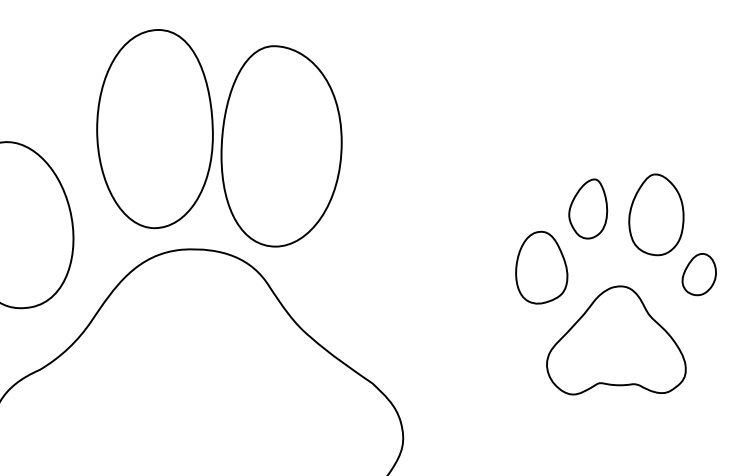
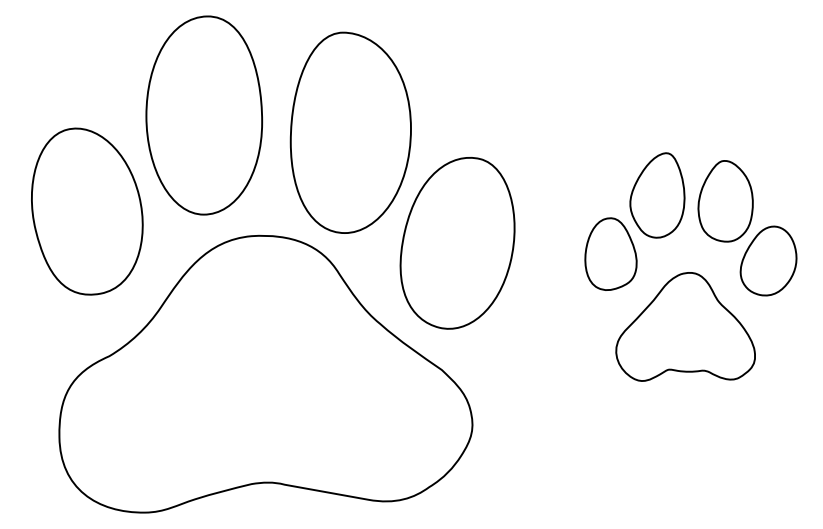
part: (155, 129) -> (204, 115), moved
part: (588, 209) -> (657, 195), size x1.43
part: (388, 257) -> (457, 243), added
part: (699, 274) -> (768, 260), size x1.67

